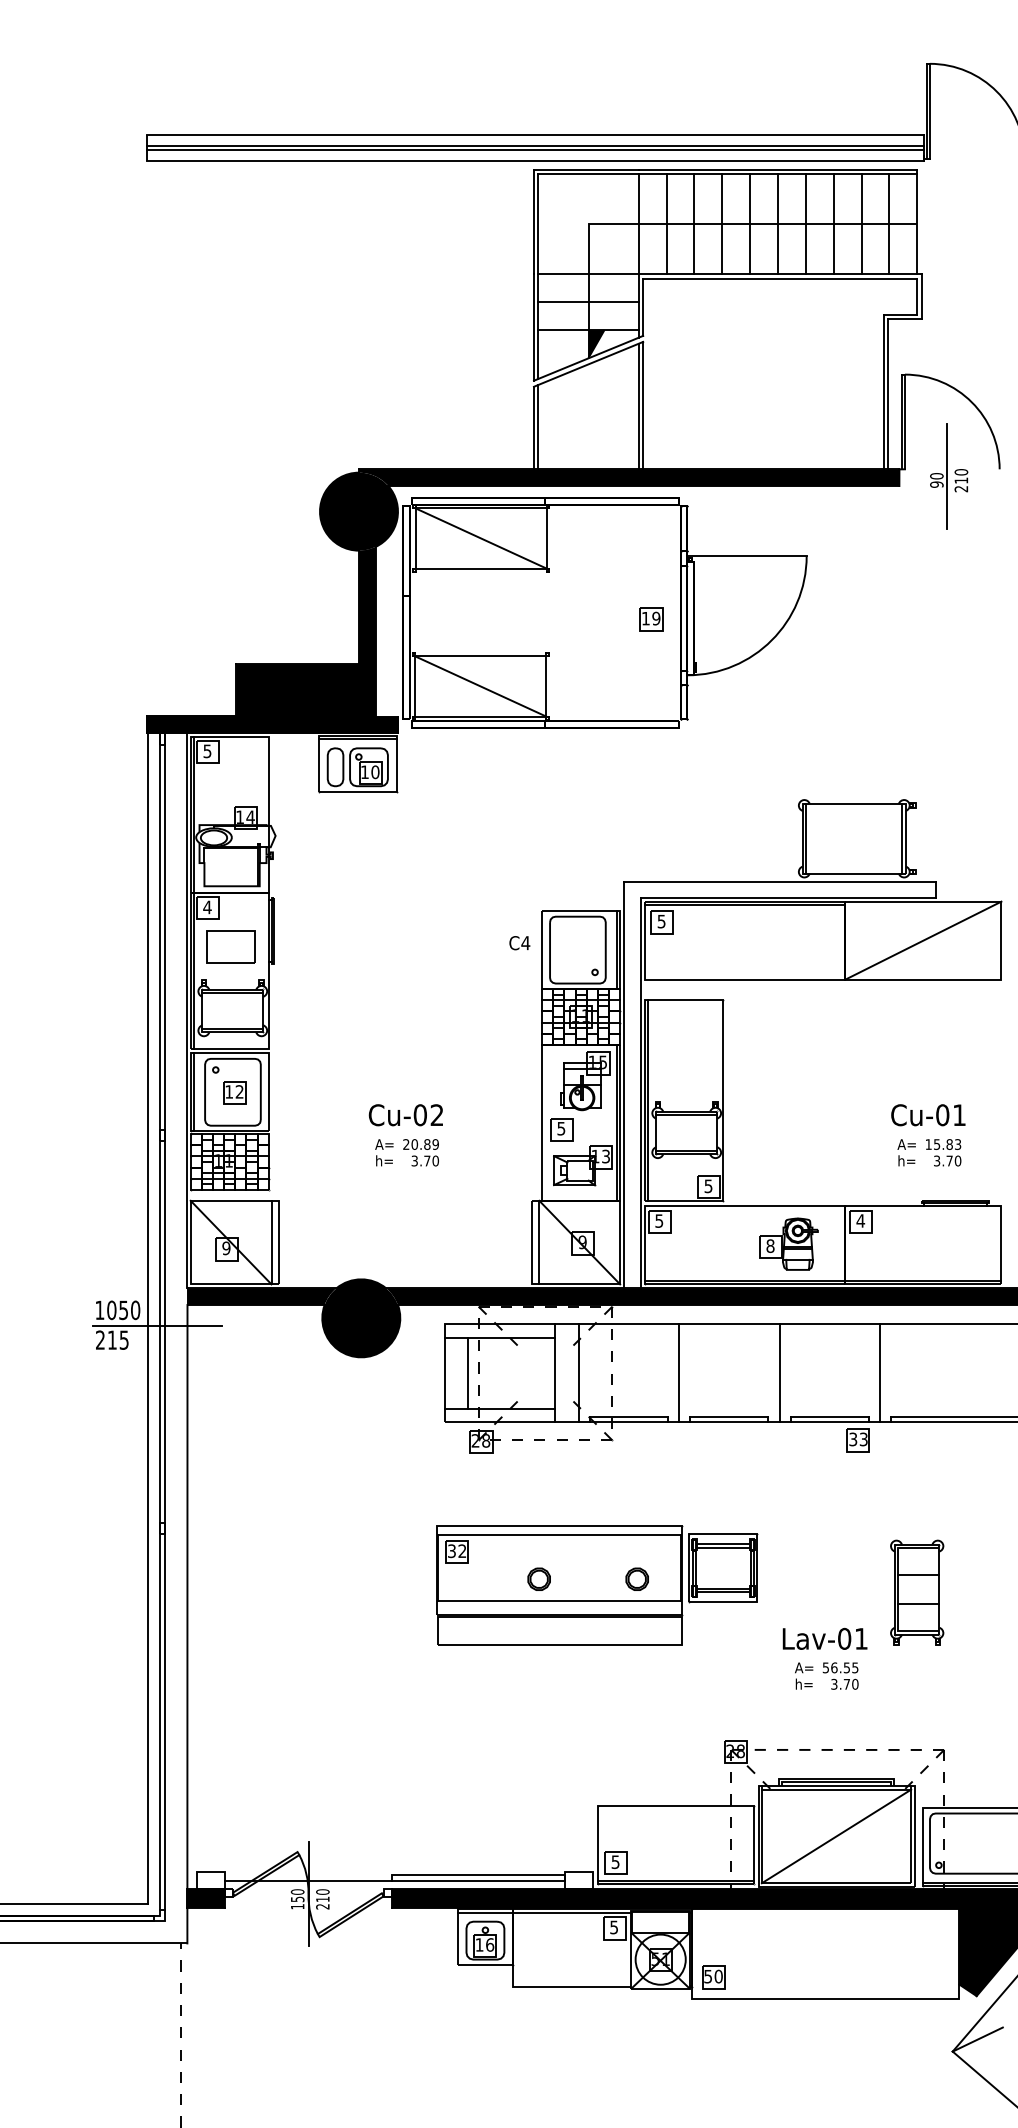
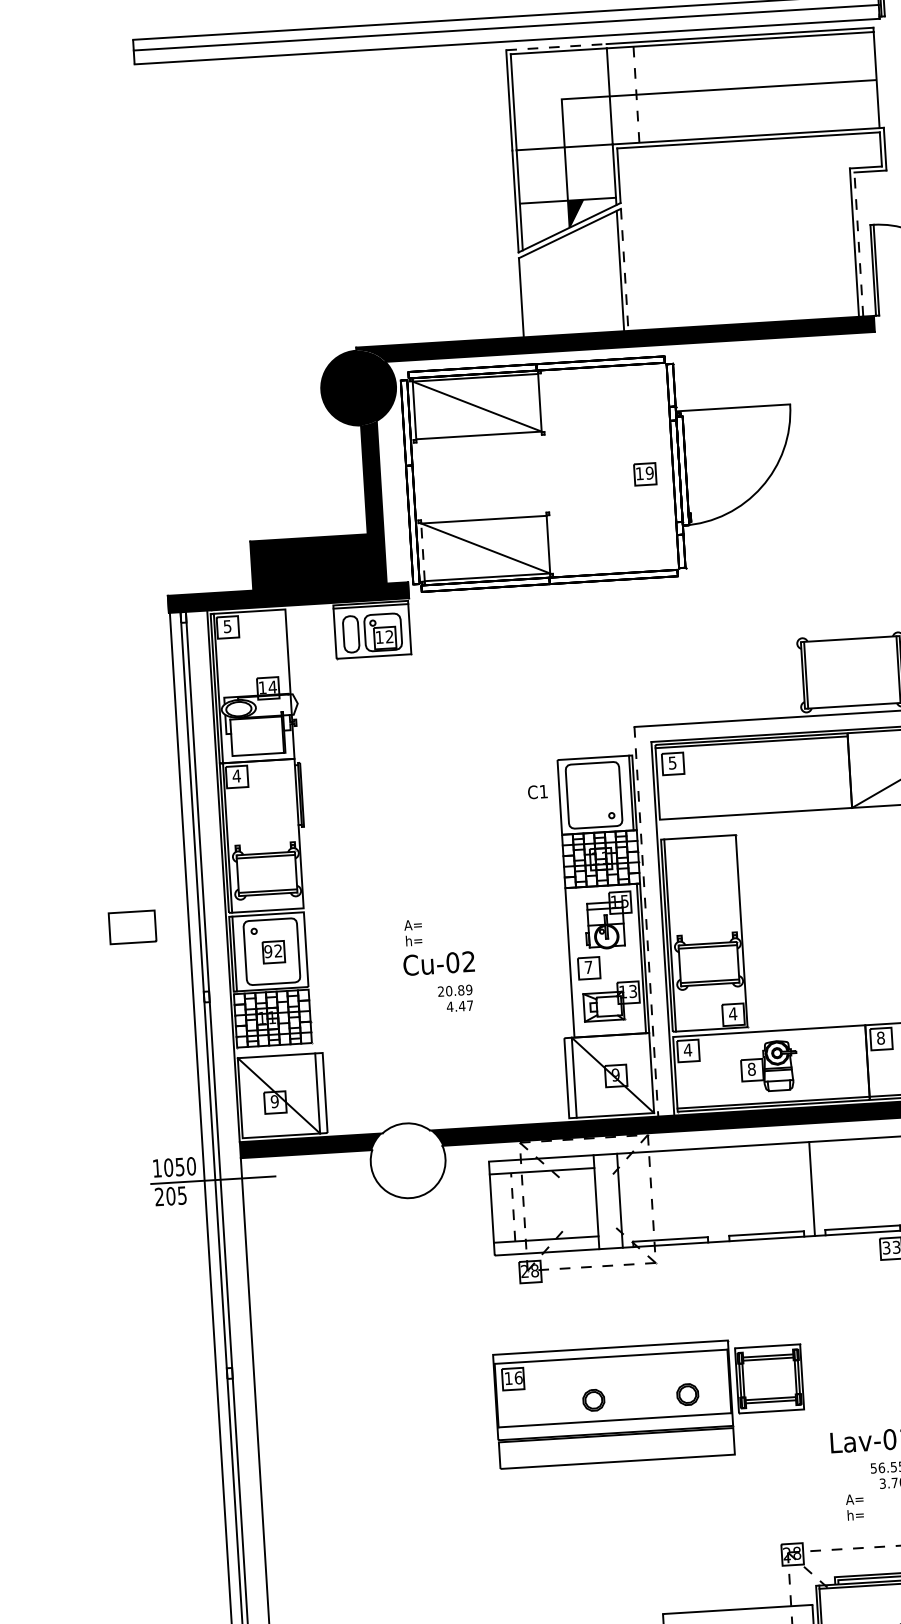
line: (535, 149) -> (506, 30), removed
line: (586, 169) -> (556, 46), solid -> dashed
line: (666, 223) -> (636, 94), solid -> dashed
line: (694, 224) -> (663, 93), removed
line: (722, 224) -> (690, 91), removed
line: (750, 224) -> (716, 90), removed
line: (777, 224) -> (742, 88), removed
line: (805, 224) -> (769, 86), removed
line: (833, 224) -> (796, 85), removed
line: (861, 224) -> (823, 83), removed
line: (889, 224) -> (850, 81), removed
line: (588, 302) -> (566, 174), removed
line: (888, 393) -> (859, 243), solid -> dashed
line: (643, 405) -> (624, 269), solid -> dashed
line: (538, 426) -> (525, 296), removed
line: (415, 686) -> (423, 552), solid -> dashed
text: (375, 772) -> (389, 637), 10 -> 12
text: (525, 943) -> (543, 792), C4 -> C1
part: (230, 946) -> (132, 926), moved
line: (624, 1085) -> (646, 922), solid -> dashed
text: (229, 1091) -> (268, 951), 12 -> 92
text: (561, 1128) -> (588, 967), 5 -> 7
text: (384, 1152) -> (413, 932), moved
text: (424, 1160) -> (459, 1005), 3.70 -> 4.47
text: (708, 1186) -> (733, 1014), 5 -> 4
text: (659, 1220) -> (688, 1049), 5 -> 4
text: (860, 1220) -> (880, 1037), 4 -> 8
part: (788, 1243) -> (768, 1065), moved
fill: (361, 1318) -> (408, 1160), removed
text: (112, 1339) -> (171, 1195), 215 -> 205
line: (467, 1373) -> (513, 1207), solid -> dashed
line: (679, 1373) -> (716, 1194), removed
text: (457, 1551) -> (513, 1378), 32 -> 16
text: (804, 1675) -> (855, 1506), moved

